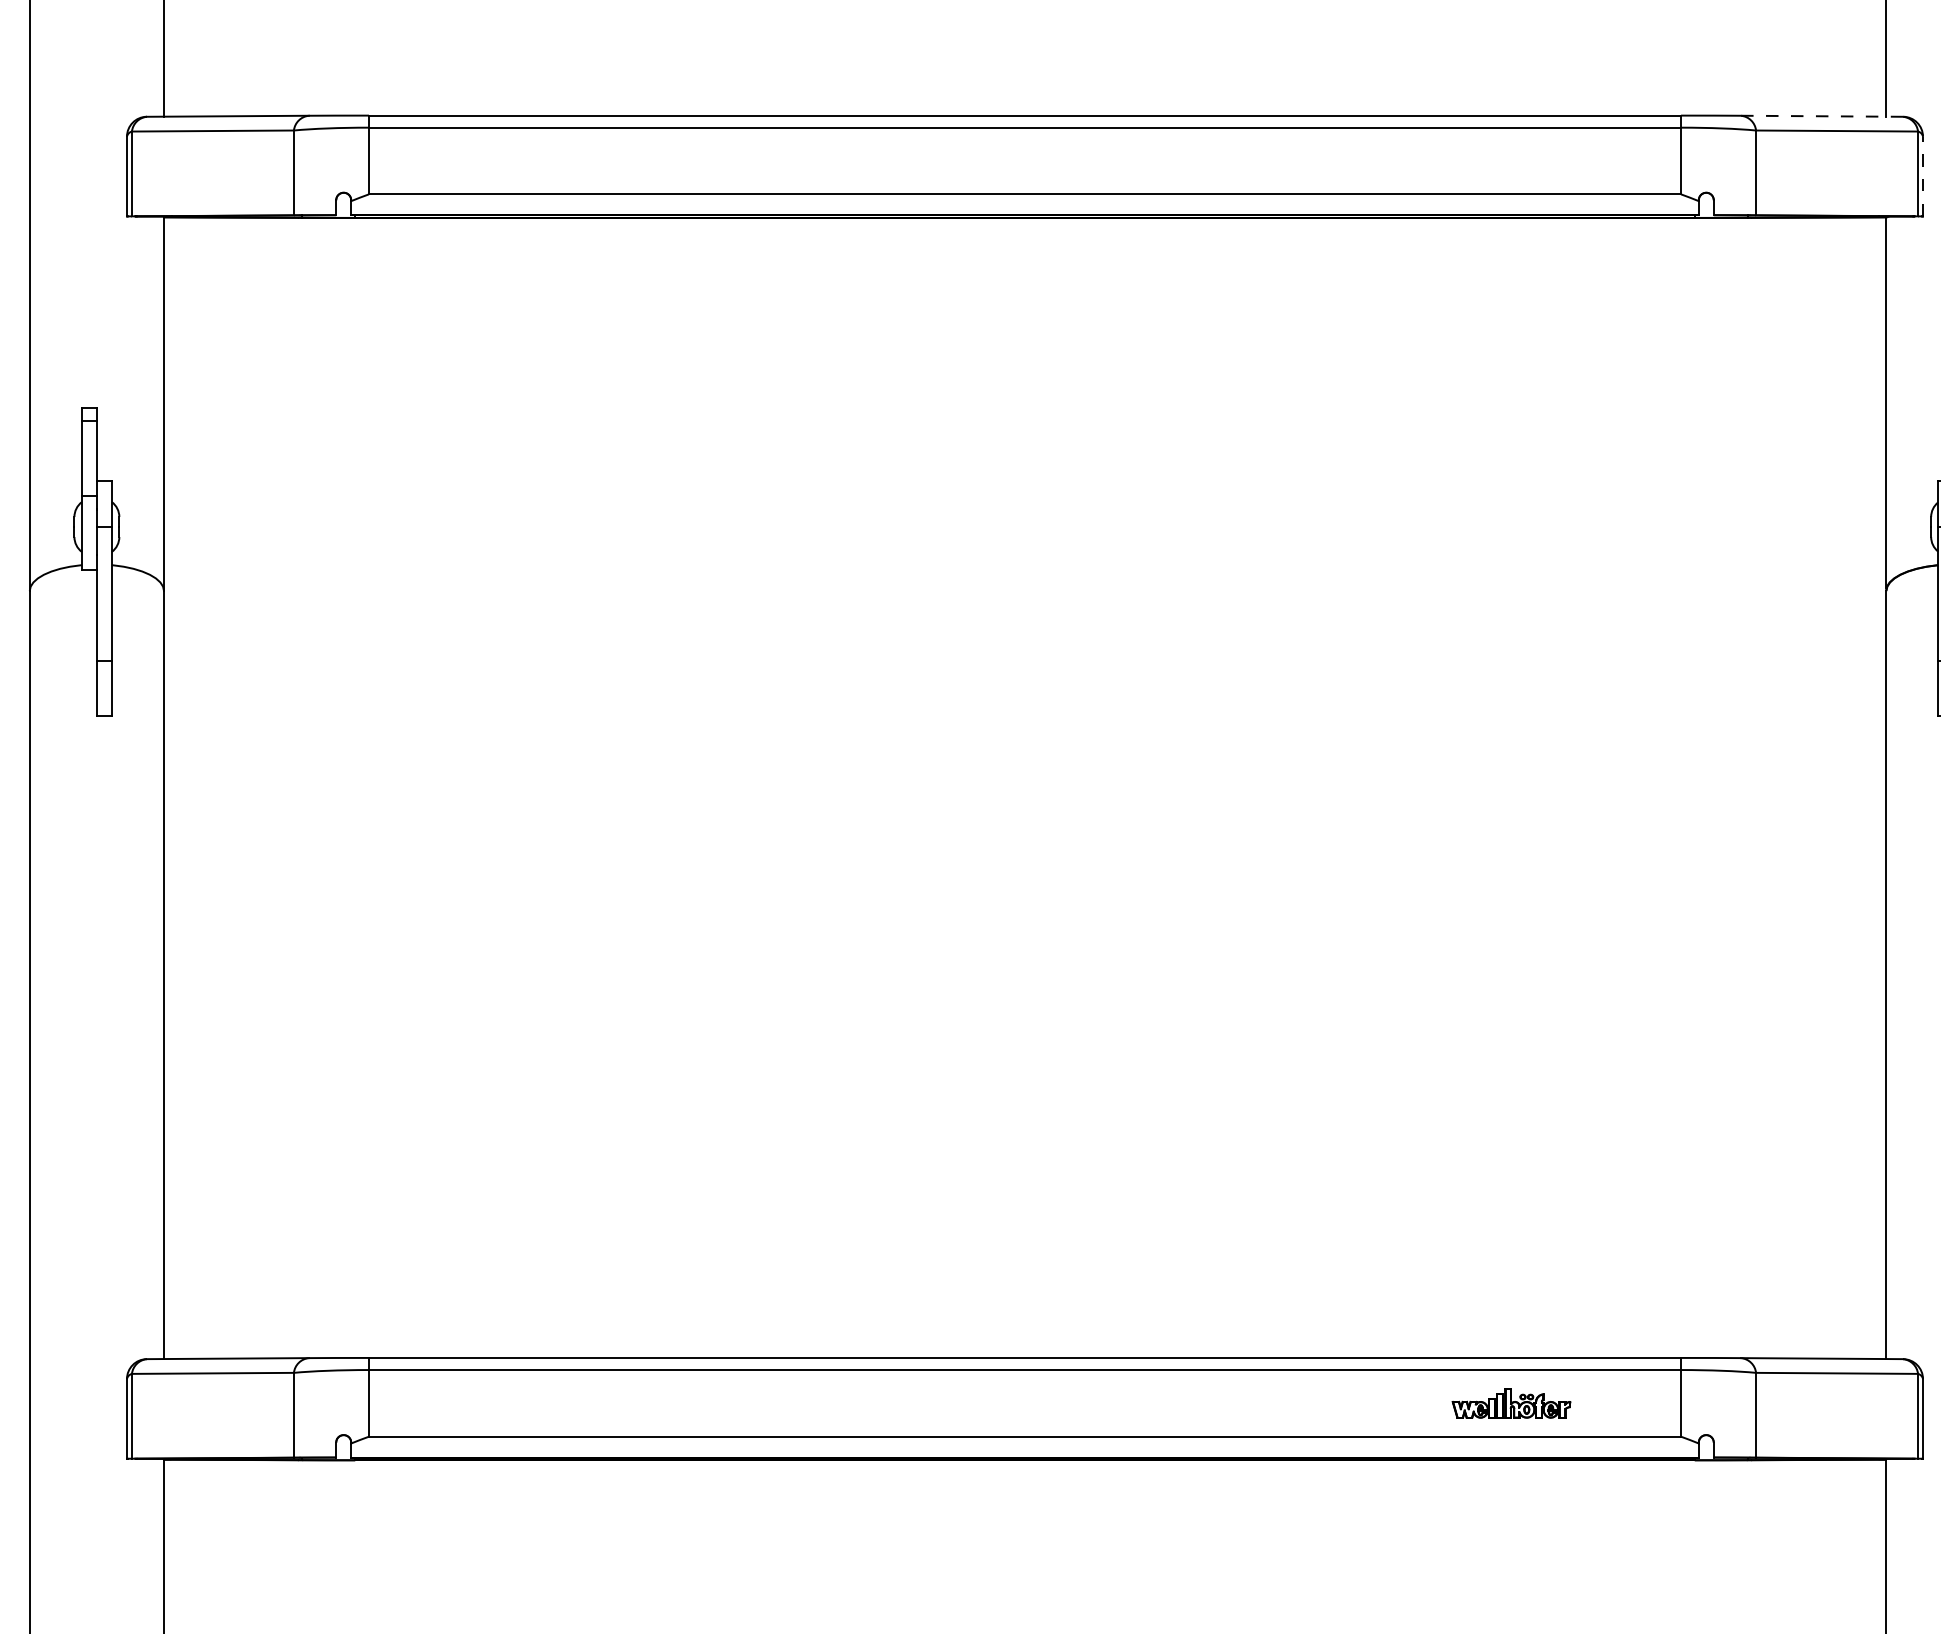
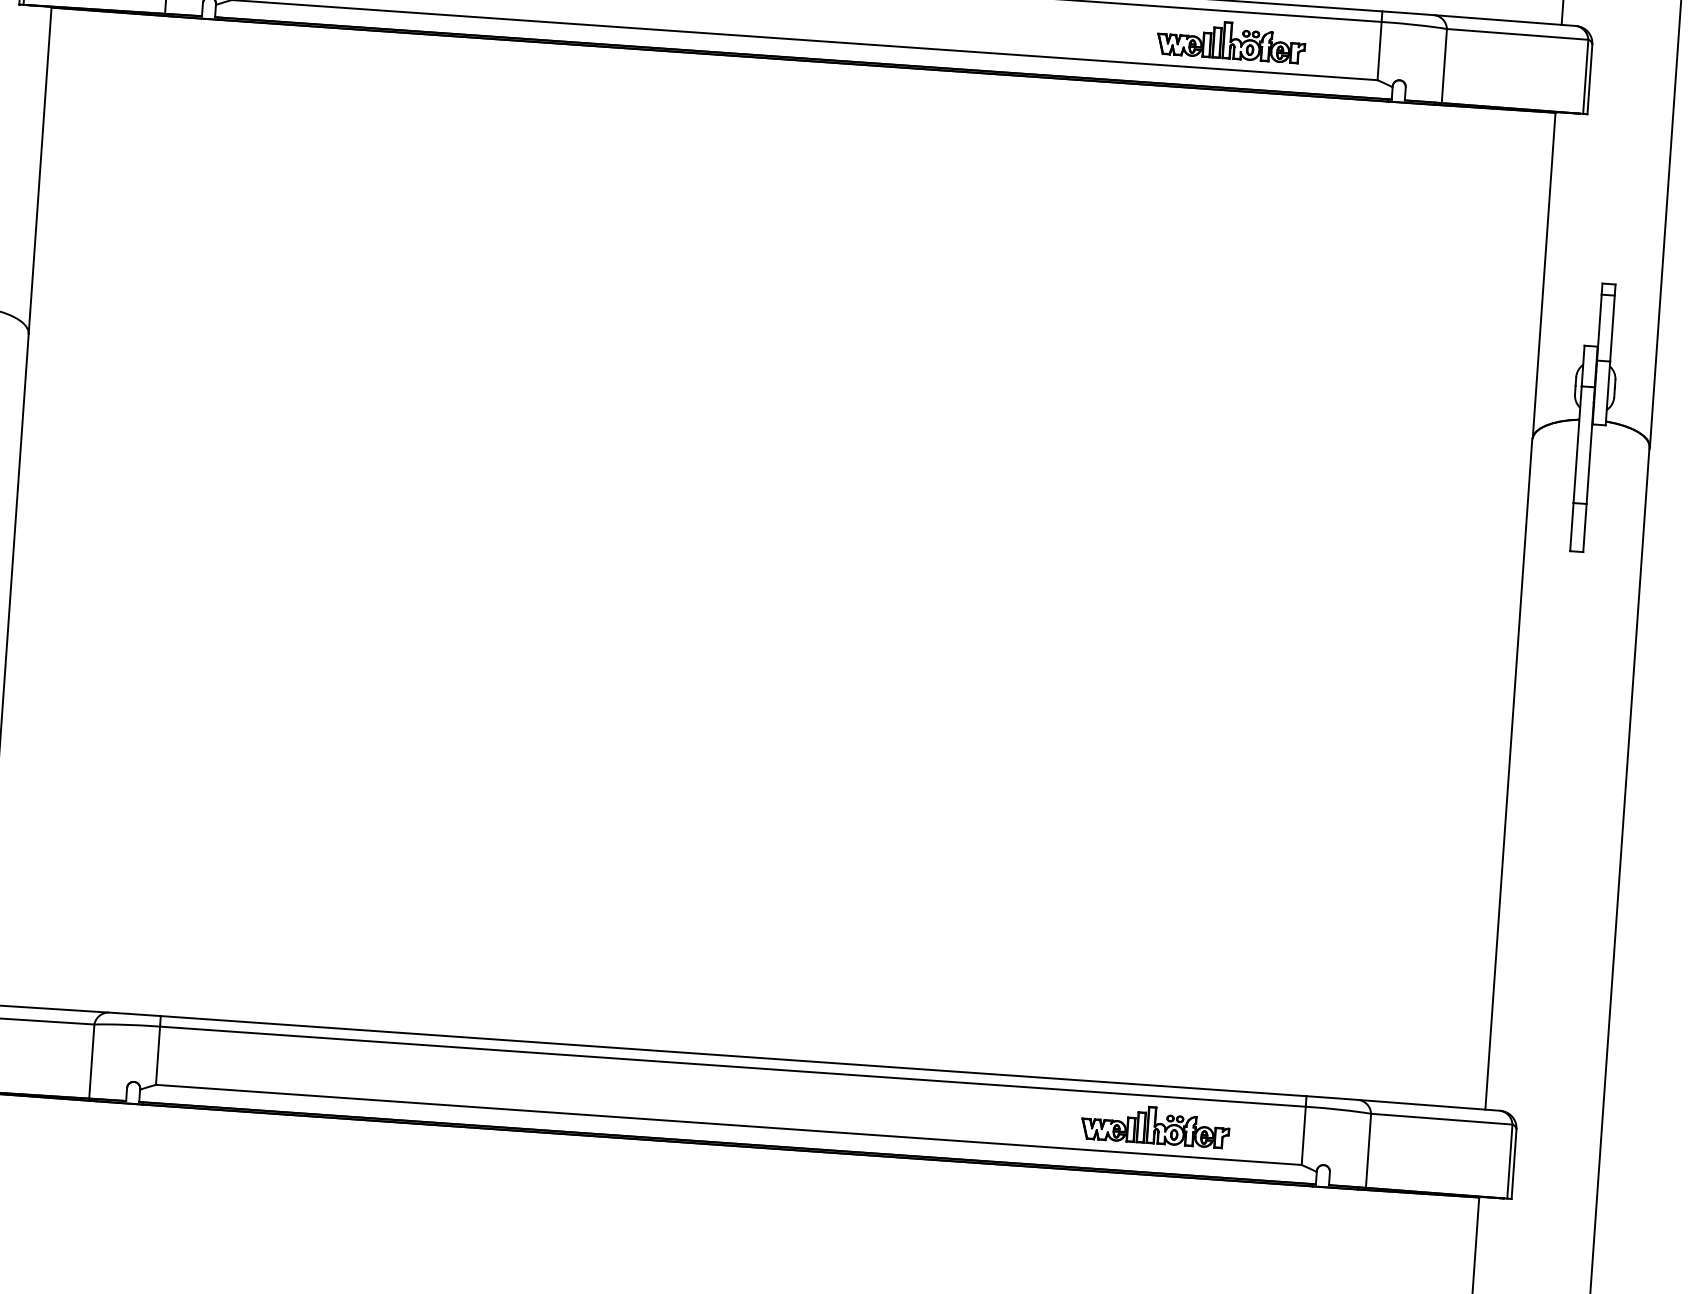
line: (1822, 116) -> (1505, 20), dashed -> solid
part: (1511, 160) -> (1231, 40), added
line: (1923, 176) -> (1590, 79), dashed -> solid
part: (1511, 1403) -> (1155, 1125), size x1.43

